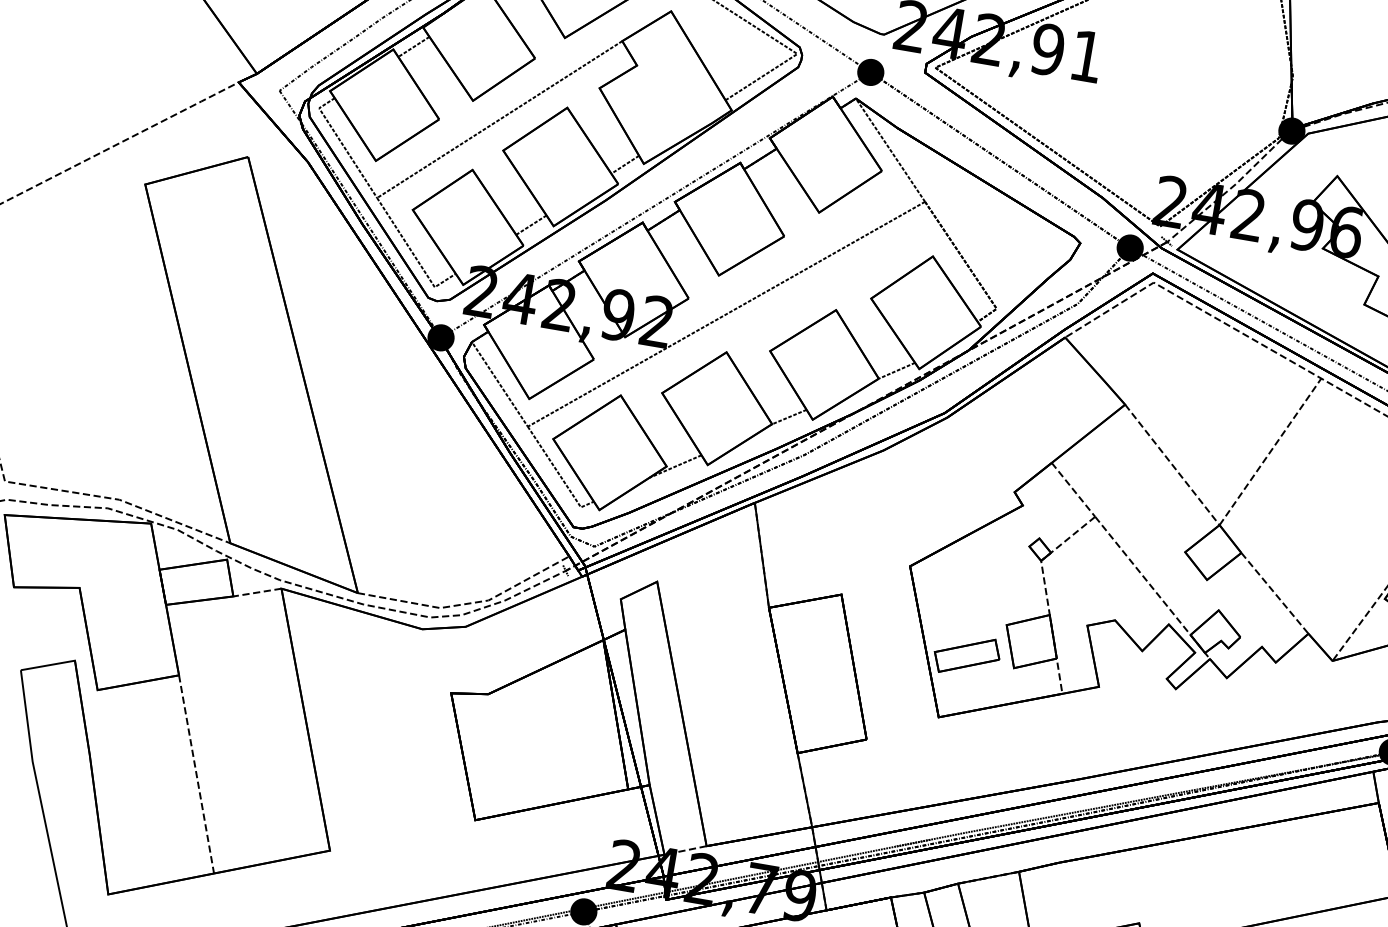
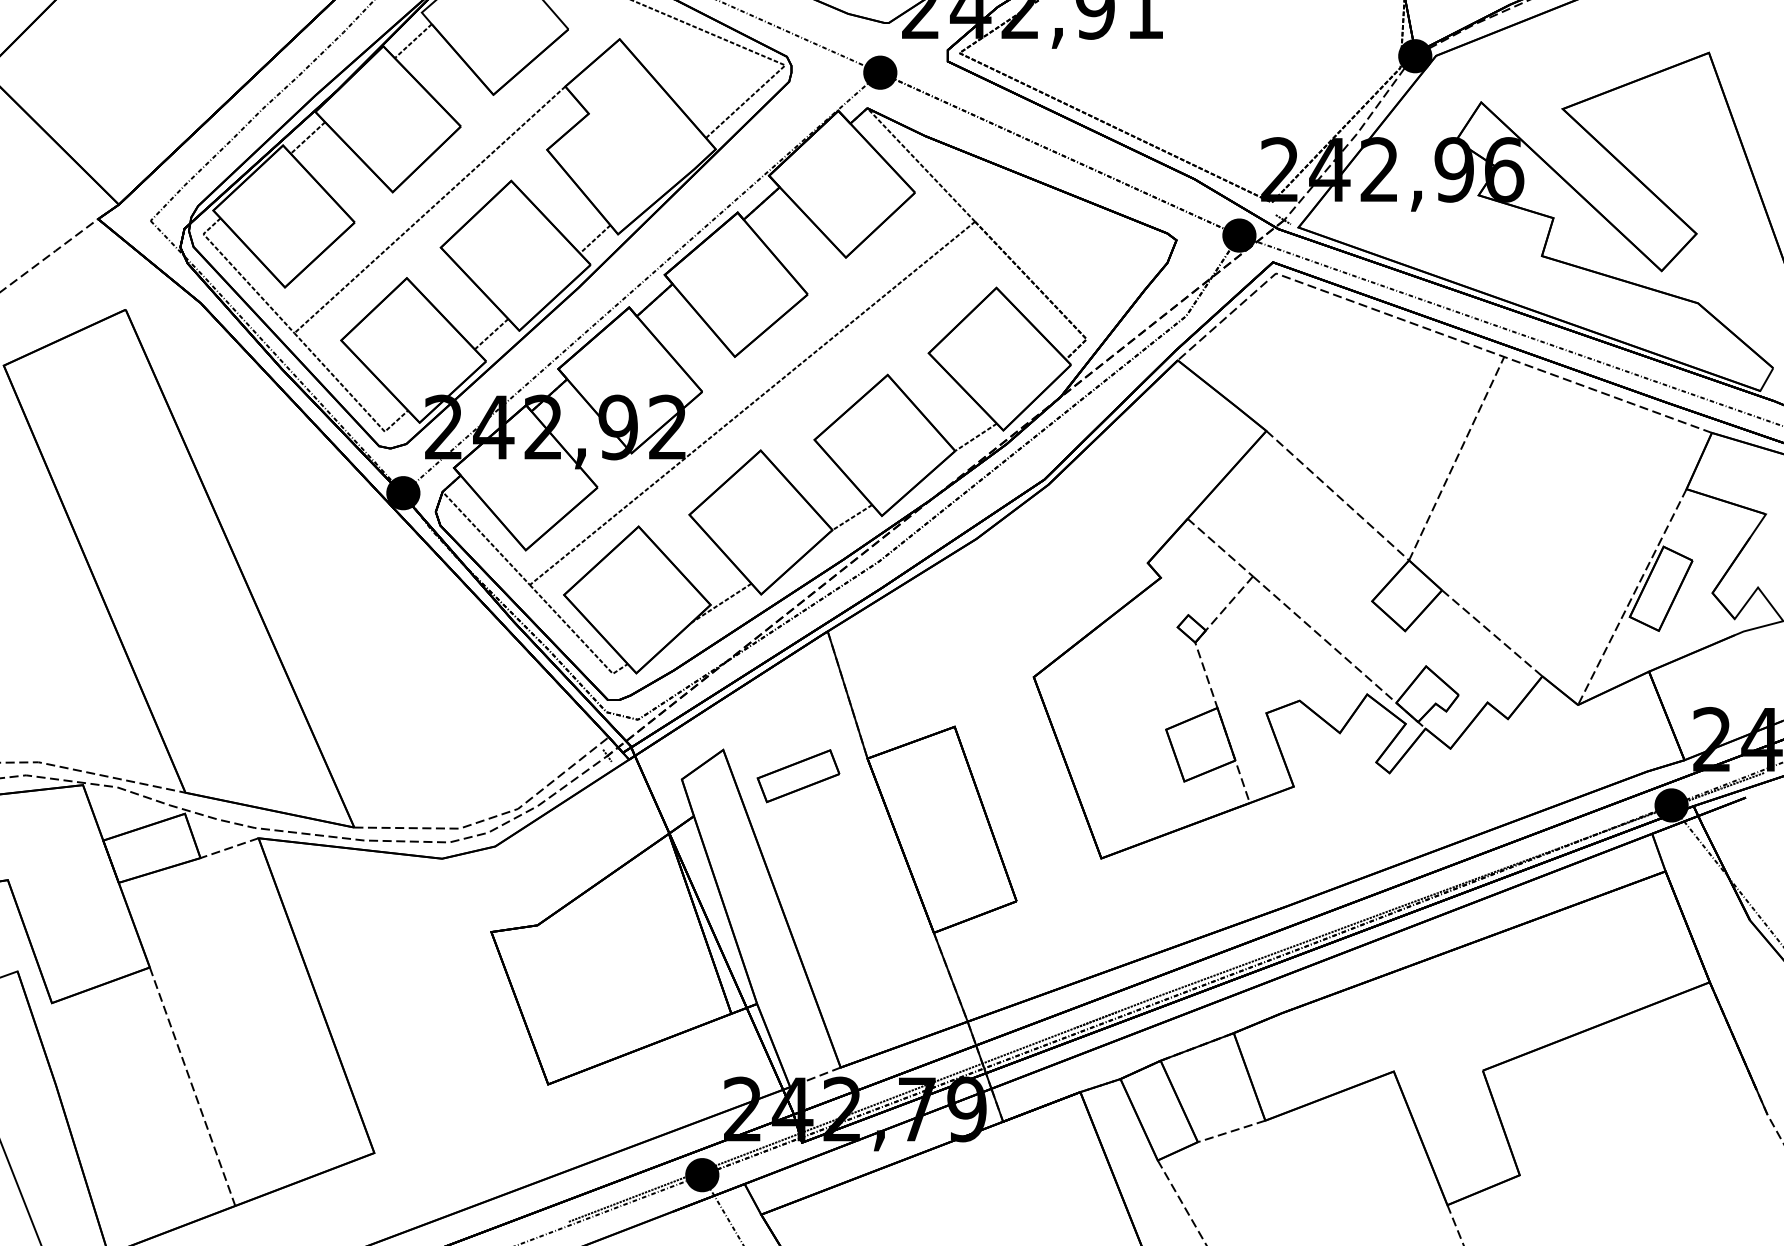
part: (967, 656) -> (798, 776), moved

